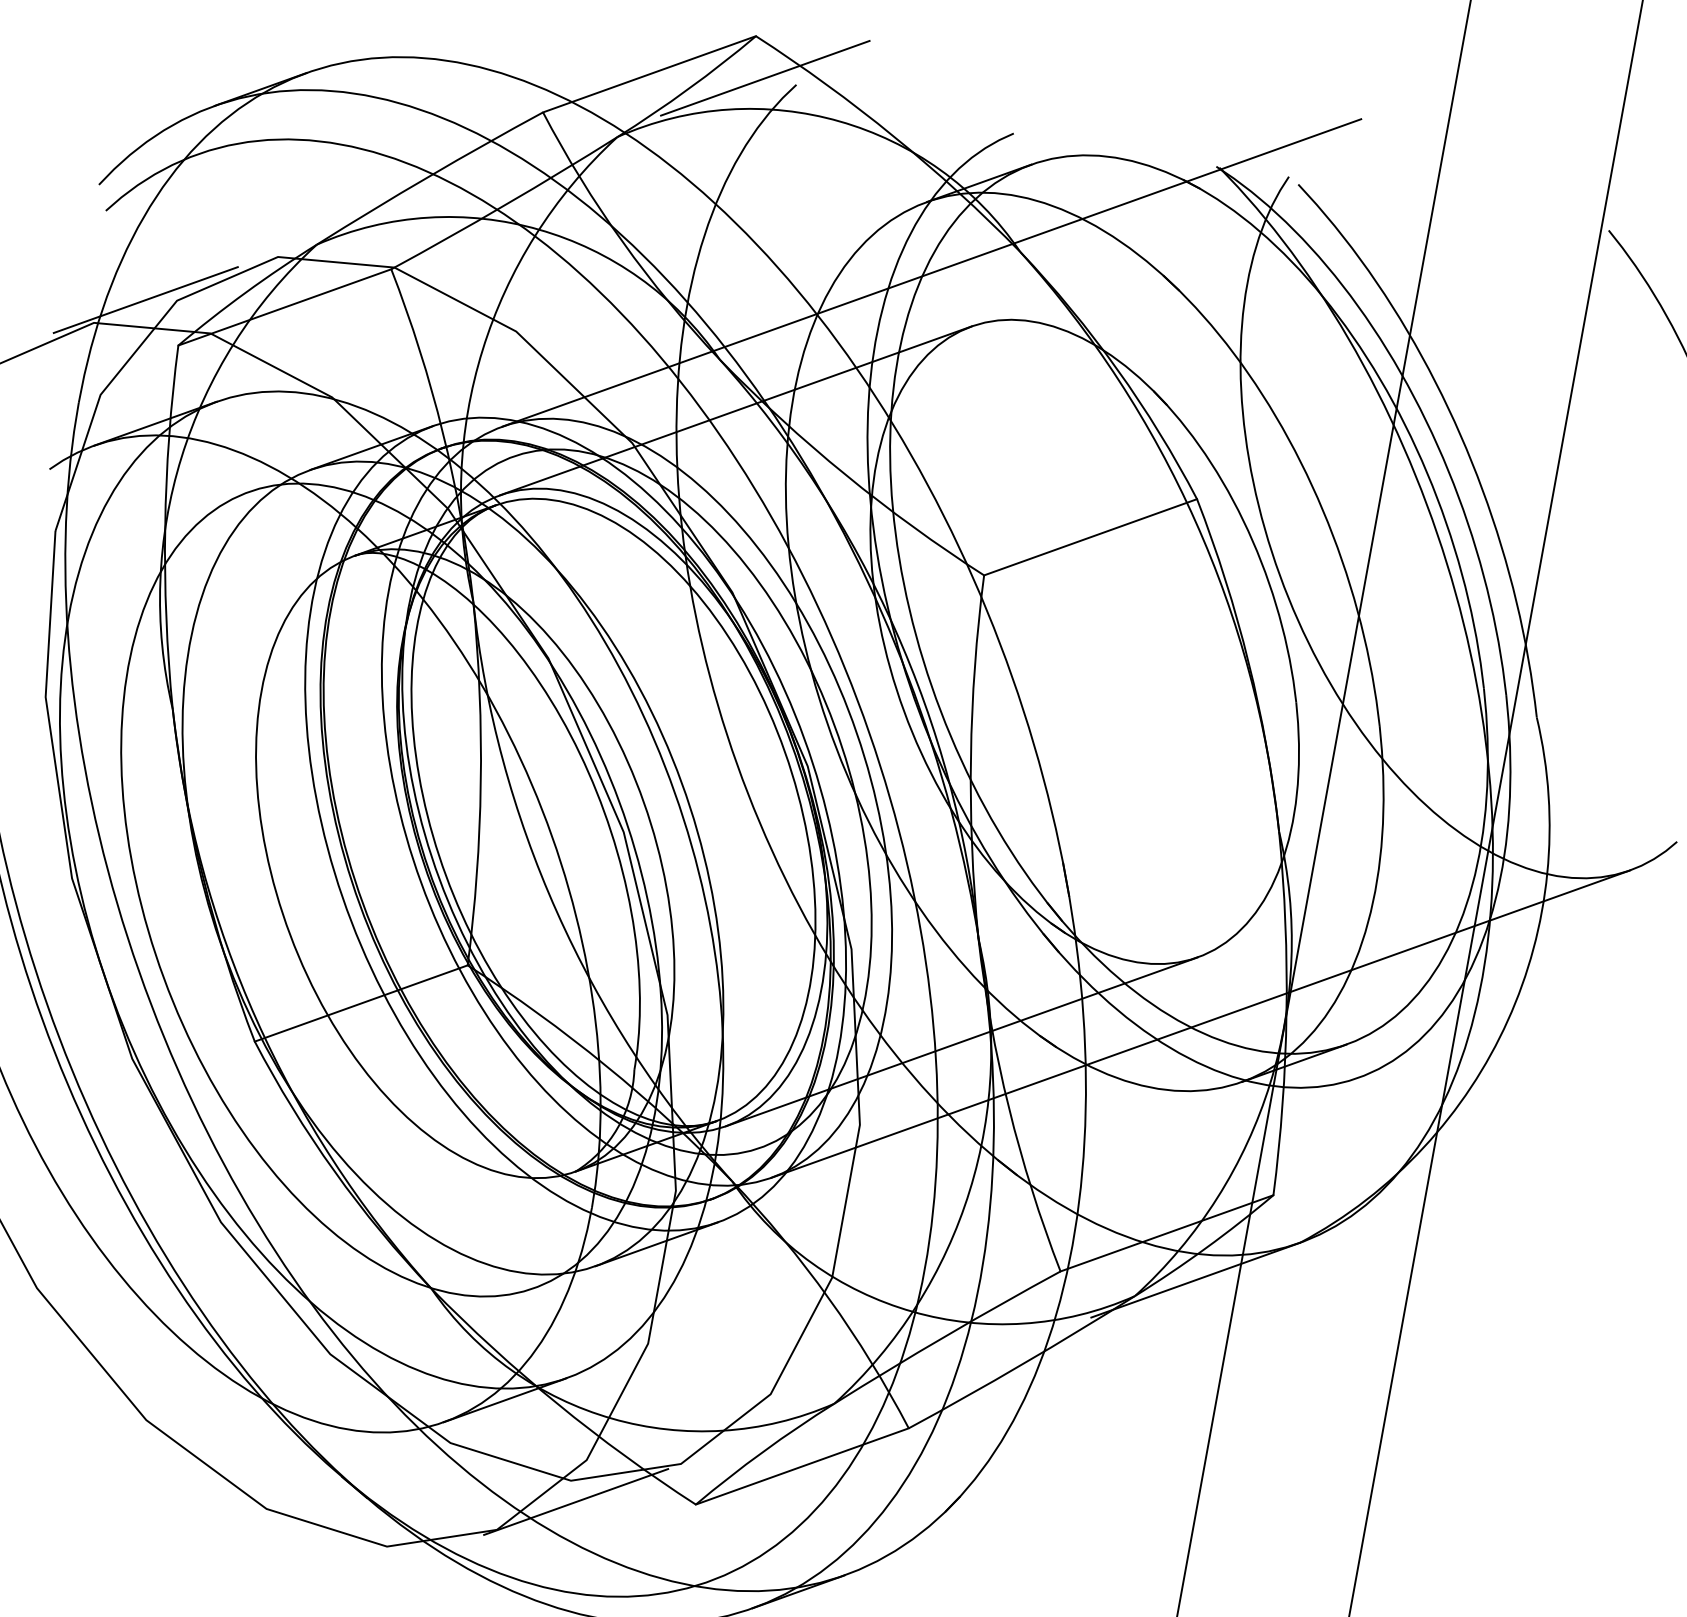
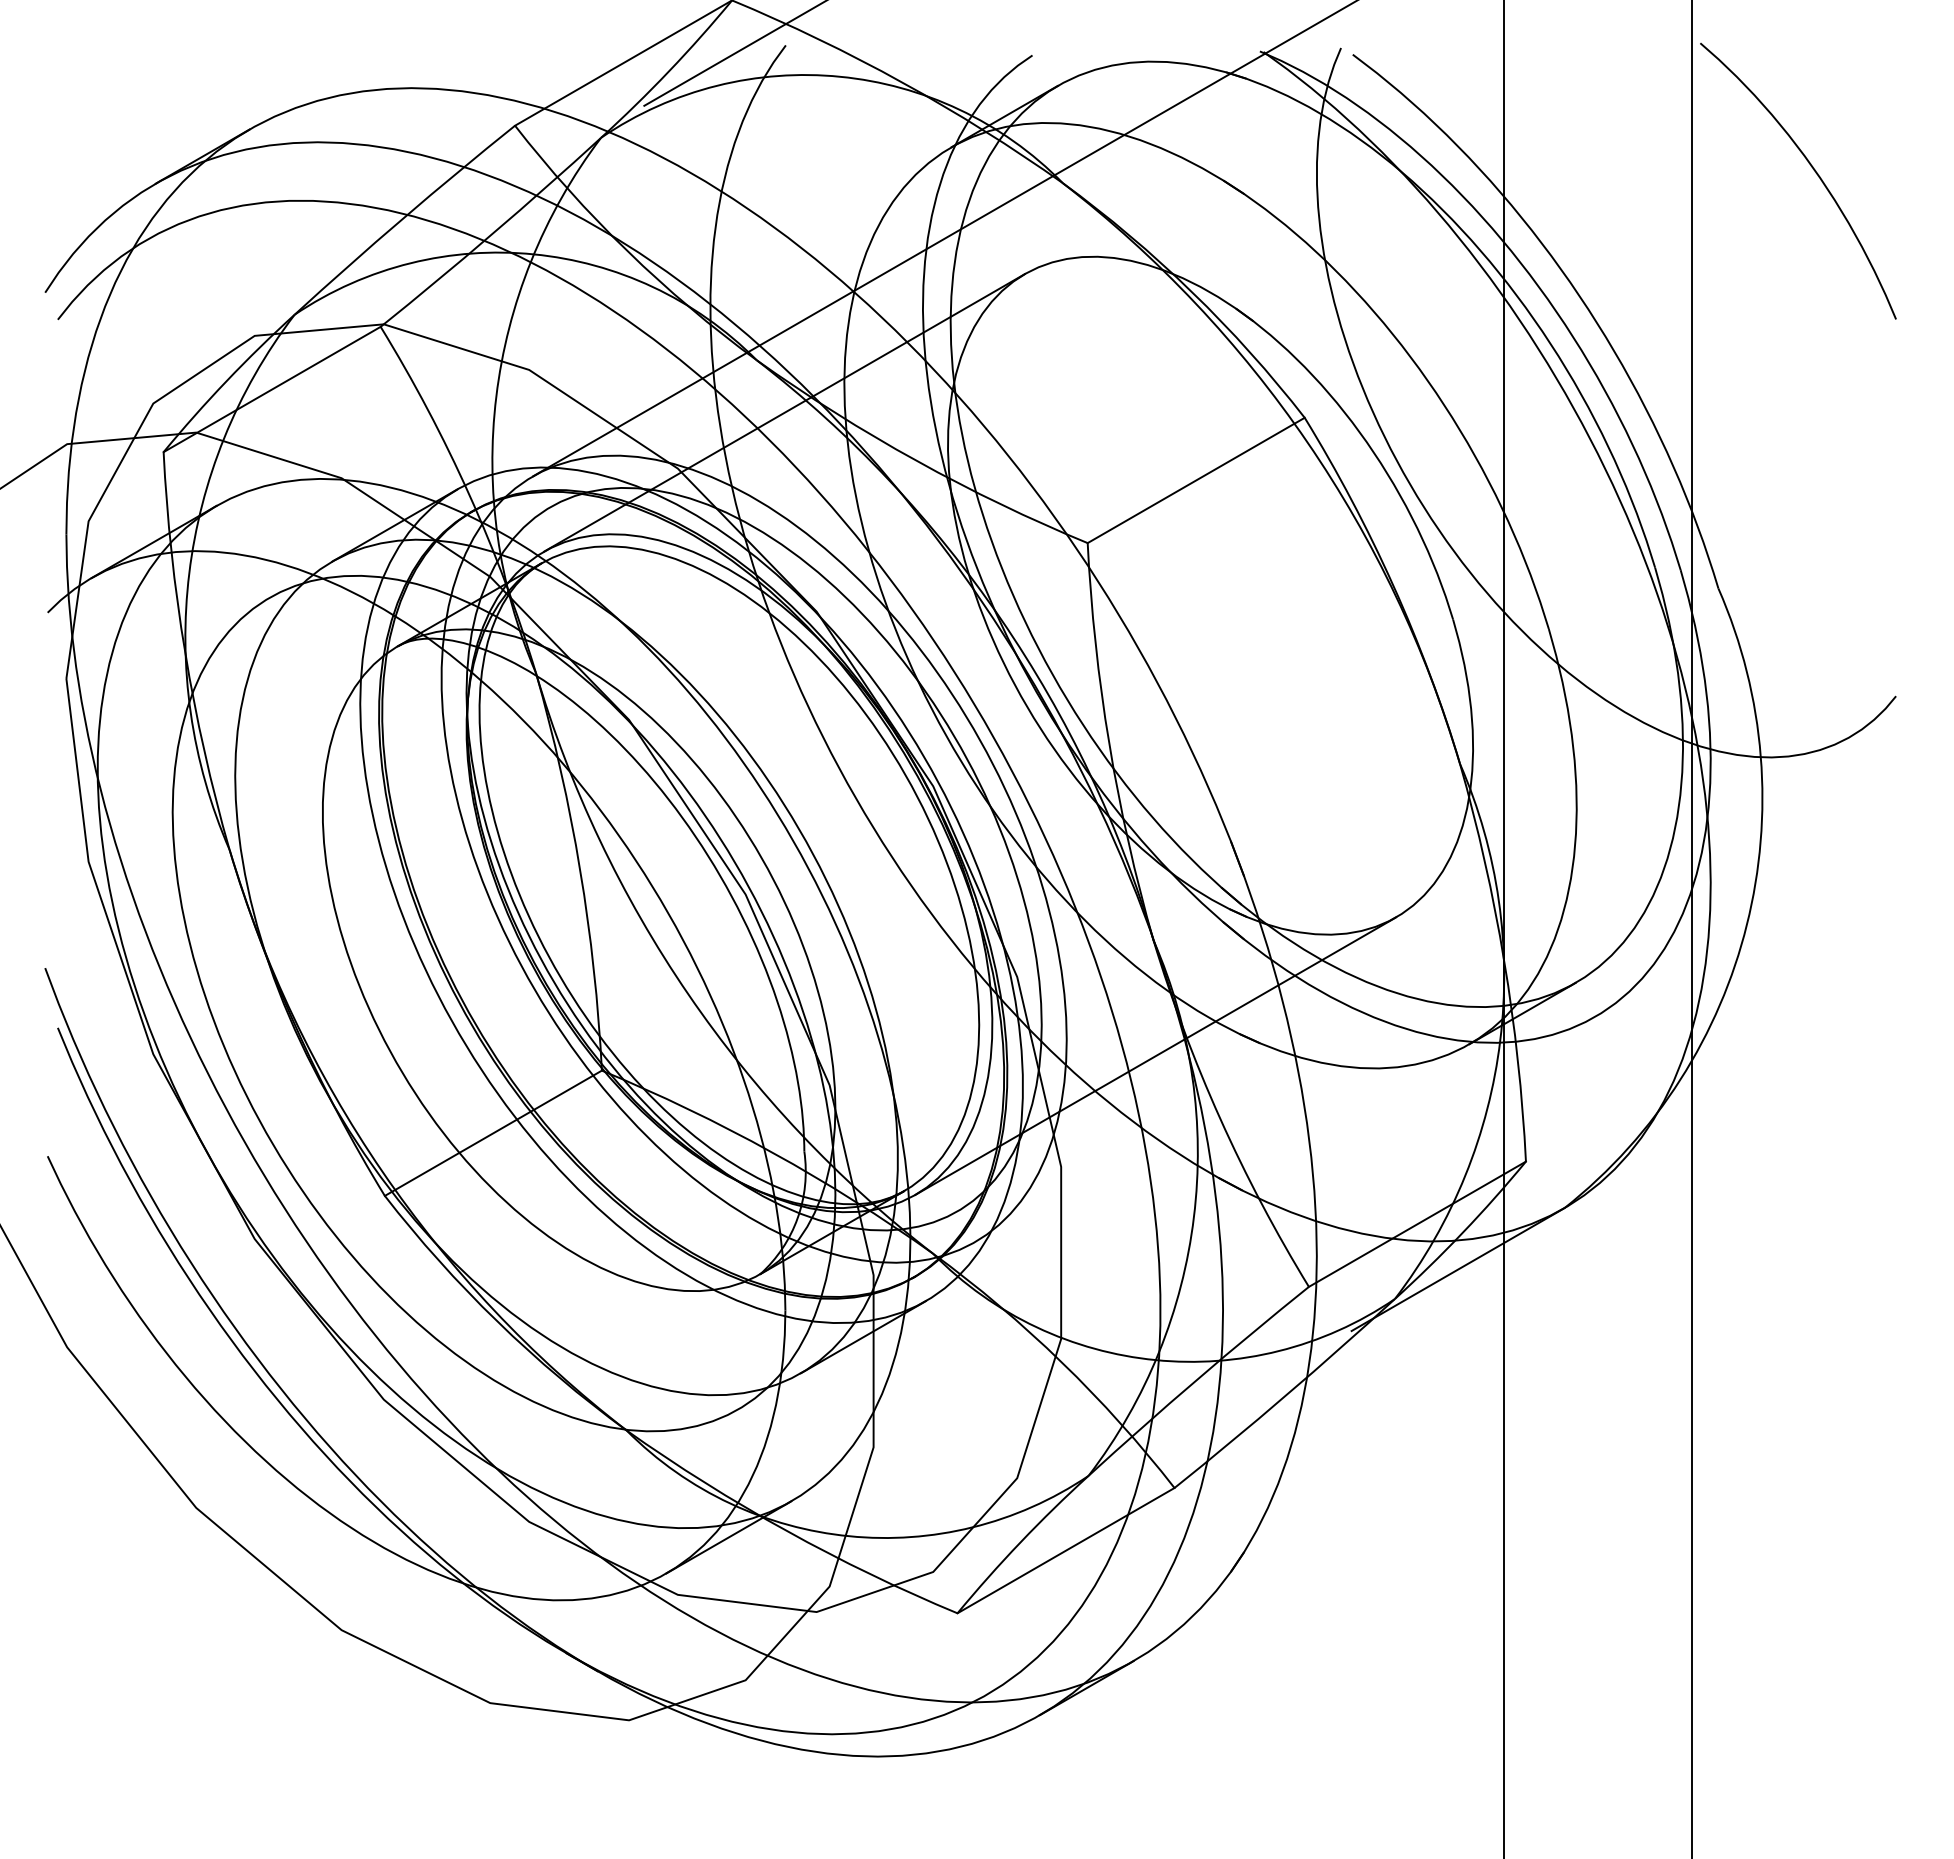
line: (145, 299) -> (118, 408), removed
line: (1200, 1024) -> (1412, 989), removed
line: (576, 1502) -> (826, 1634), removed

